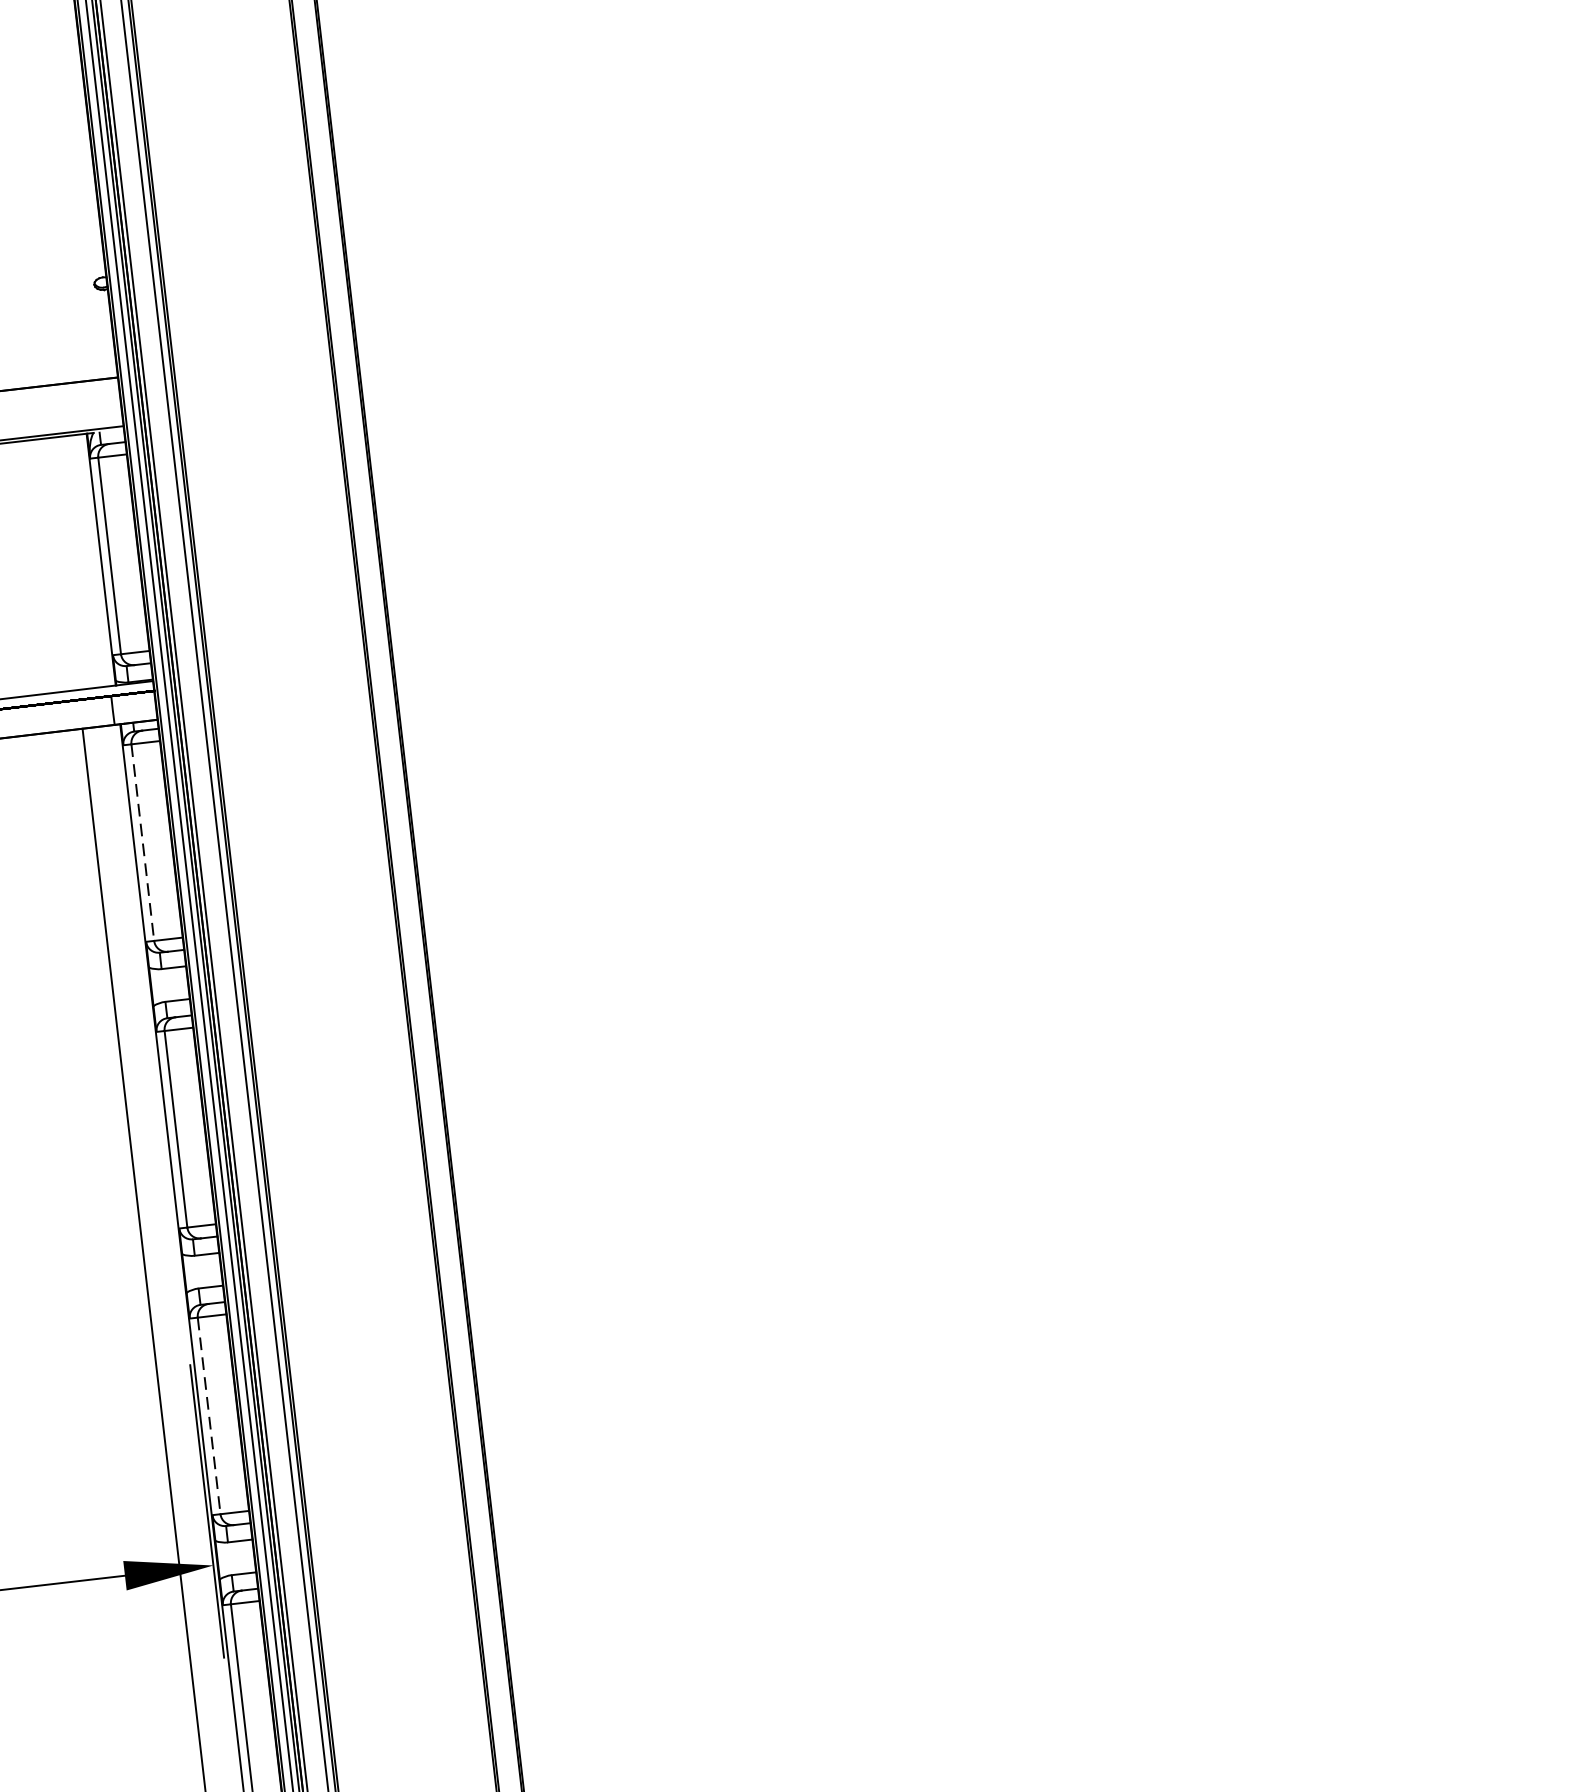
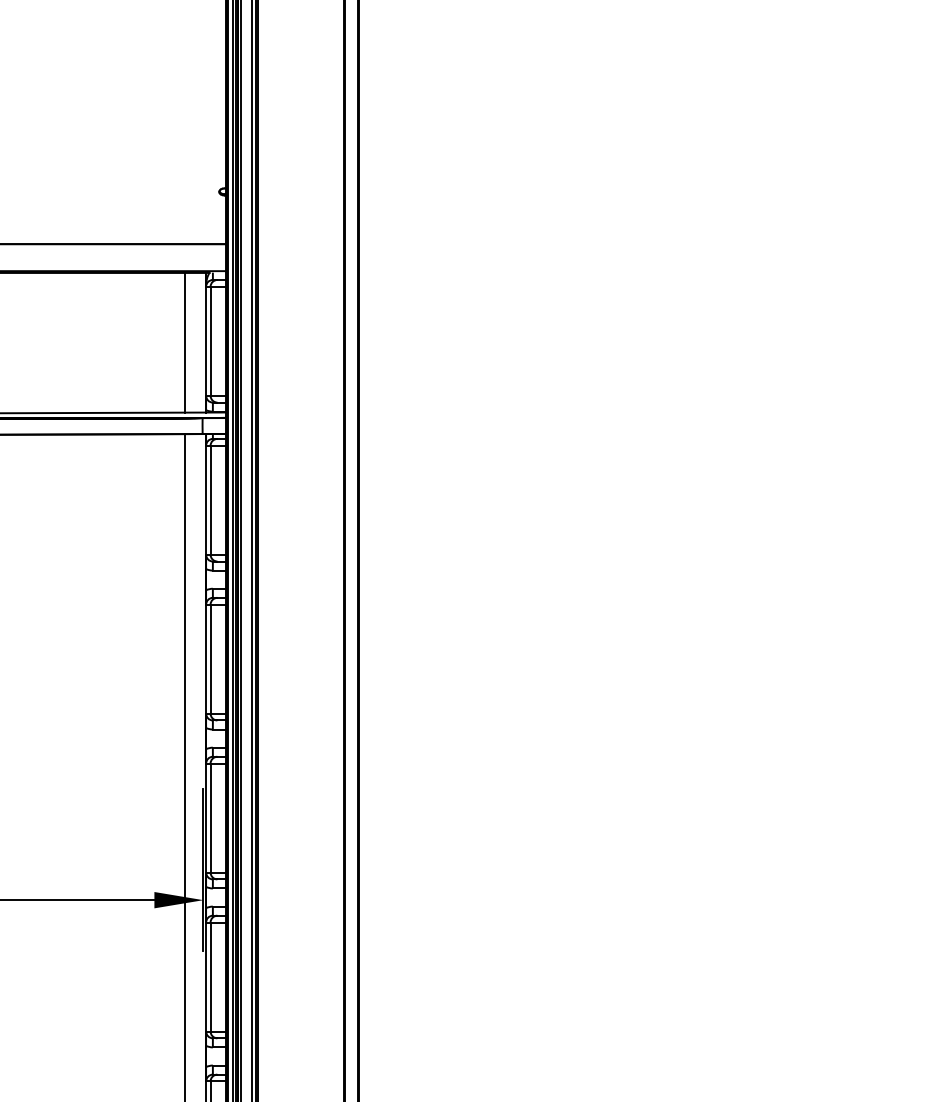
line: (62, 563) -> (184, 342), added
line: (142, 843) -> (210, 500), dashed -> solid
line: (209, 1416) -> (210, 818), dashed -> solid

